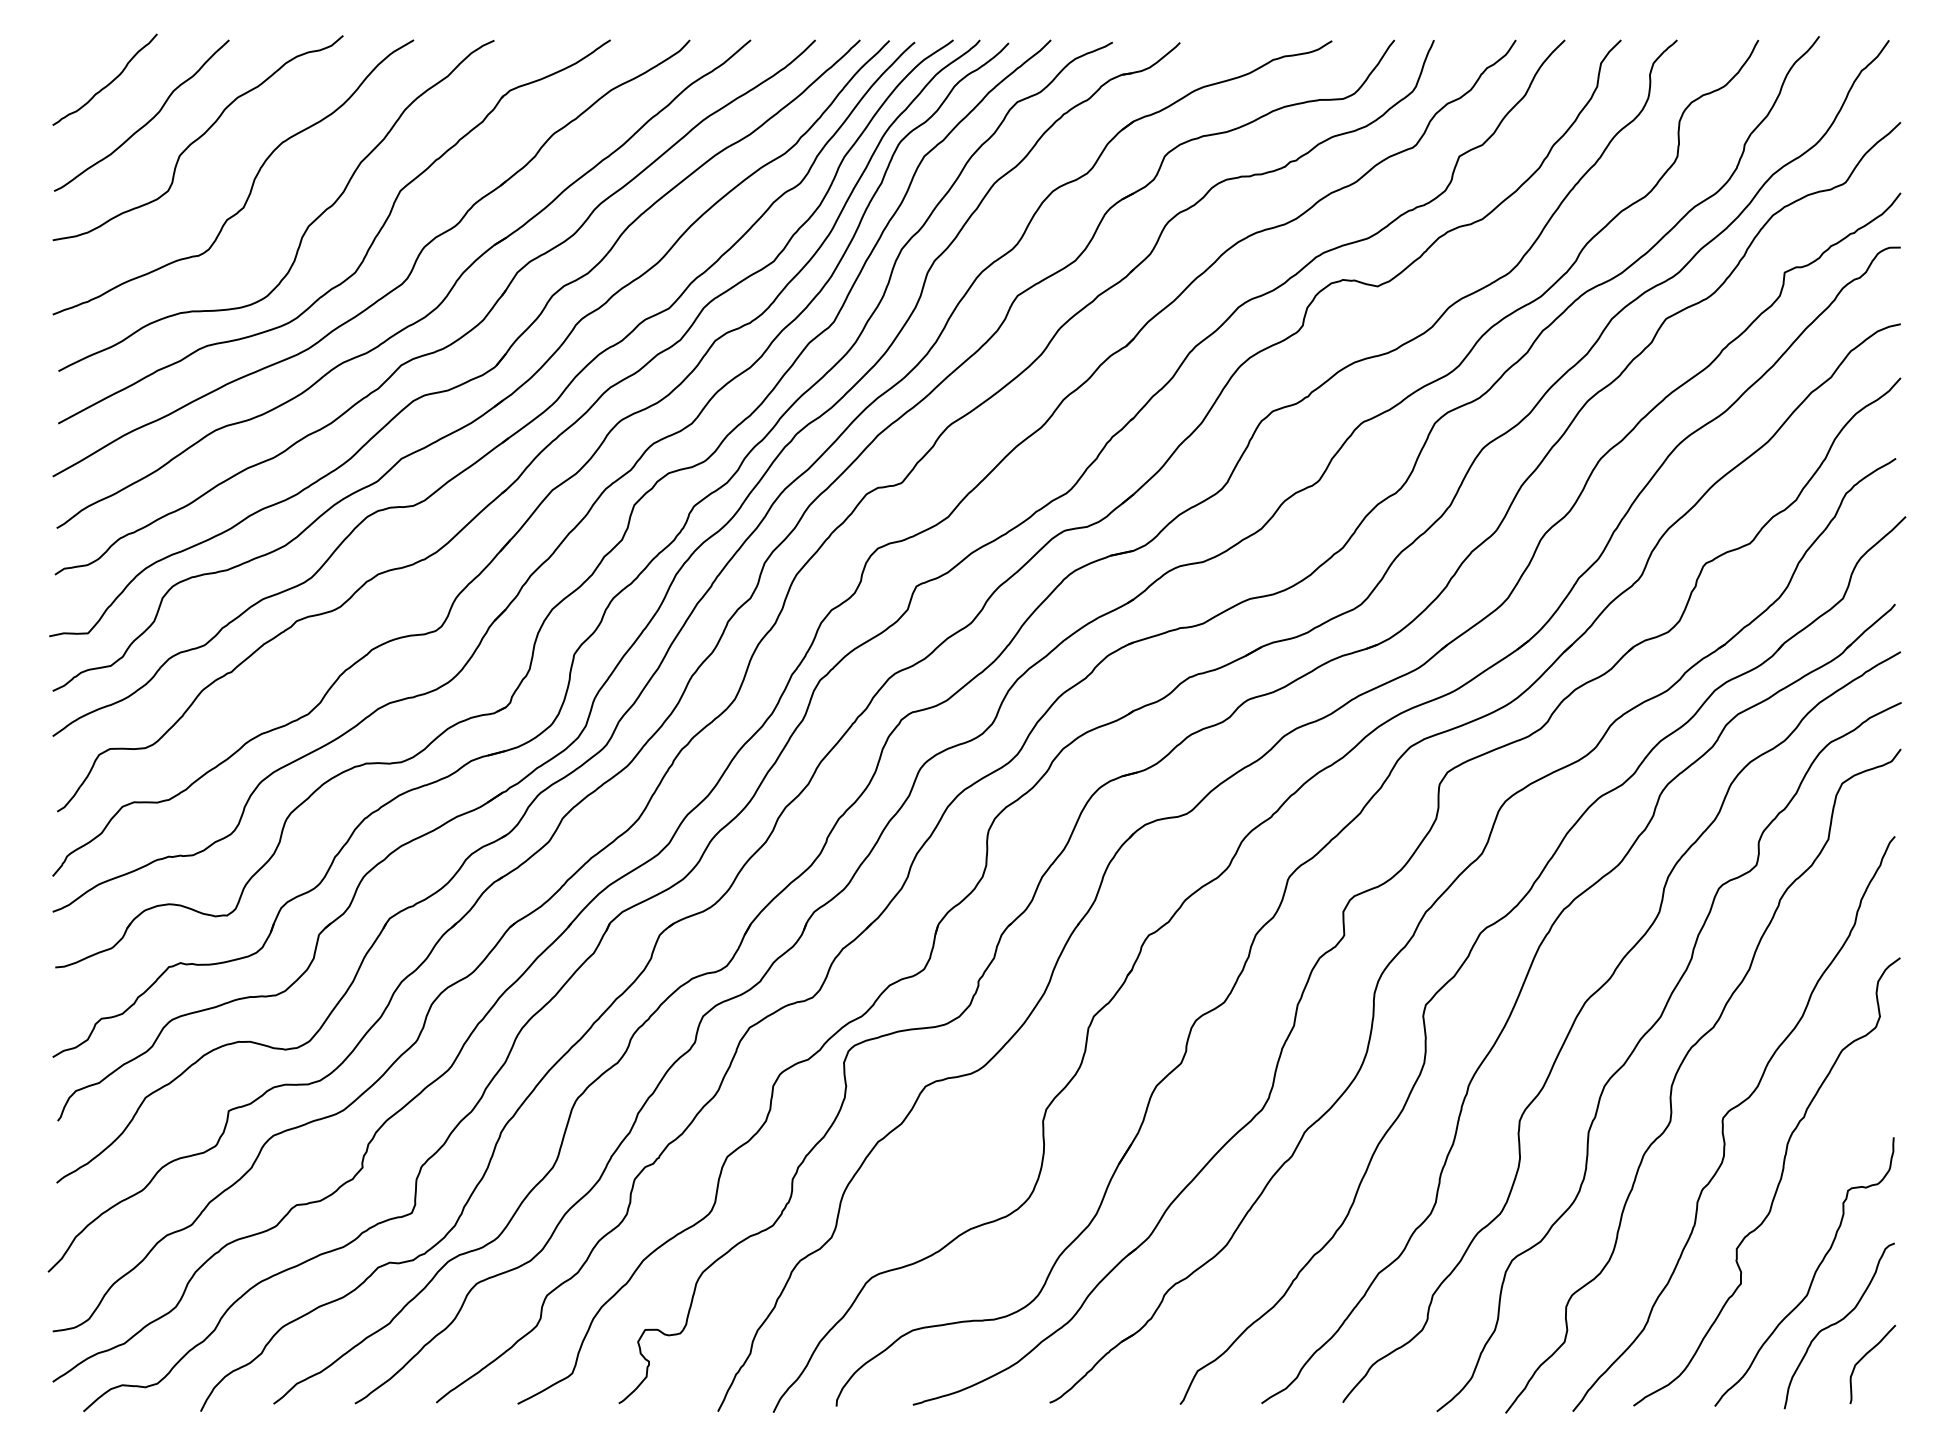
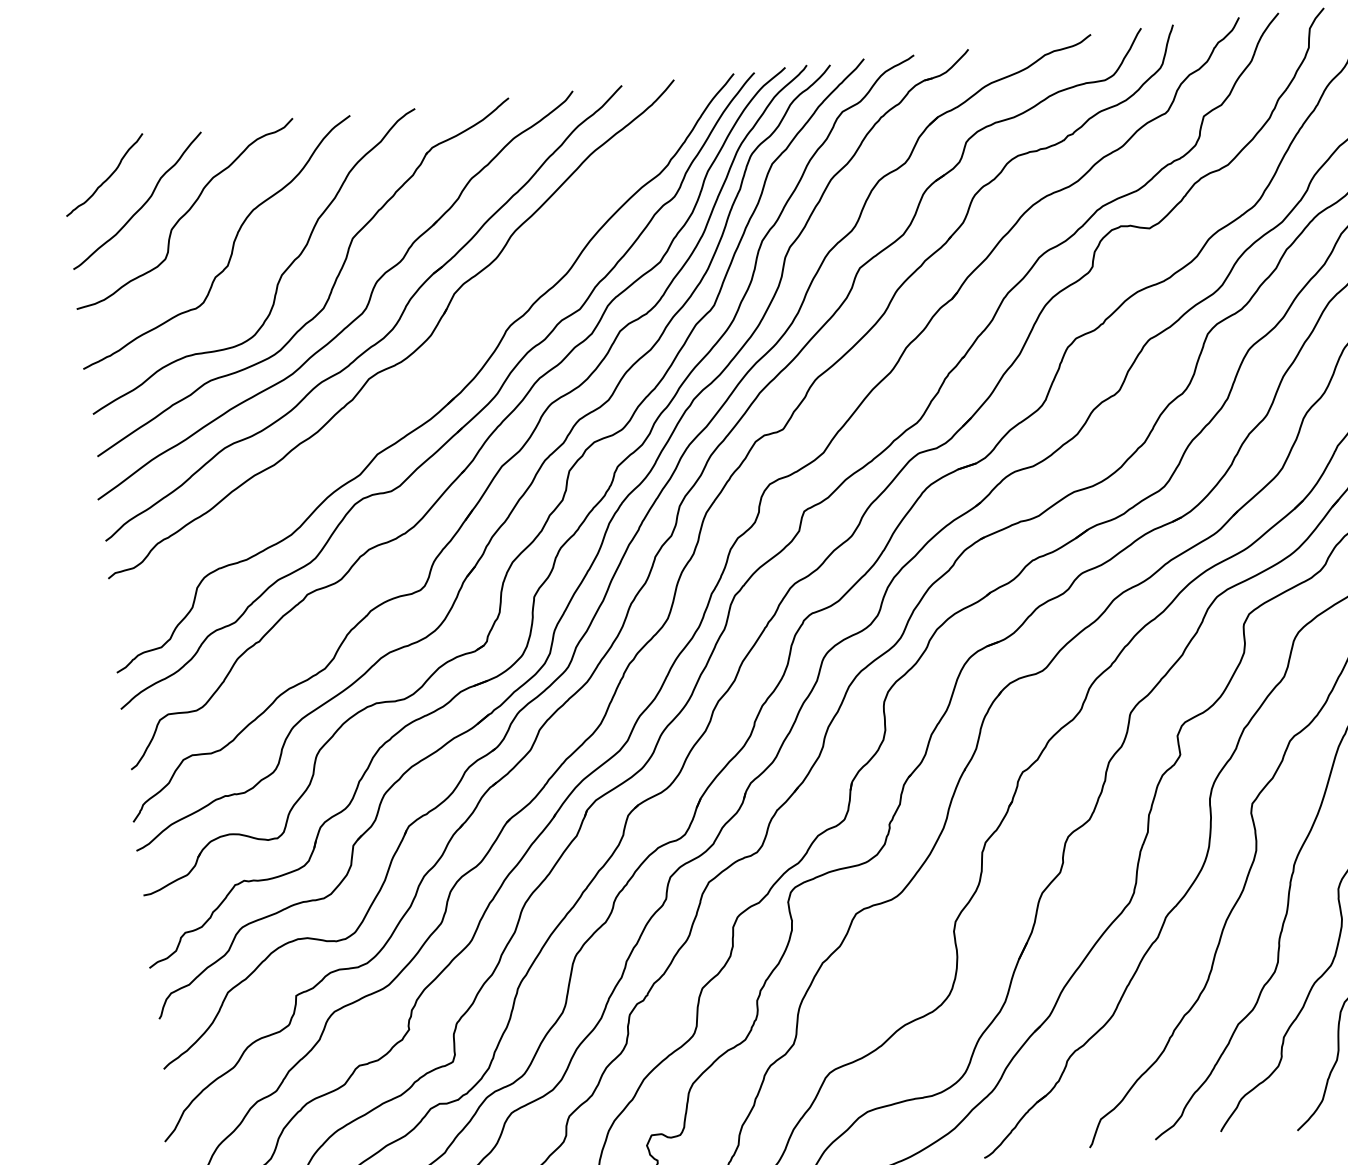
part: (471, 378) -> (426, 383), removed

